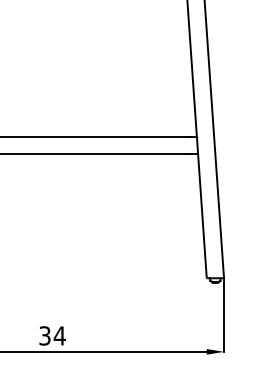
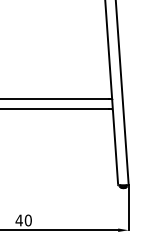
text: (51, 335) -> (23, 220), 34 -> 40

